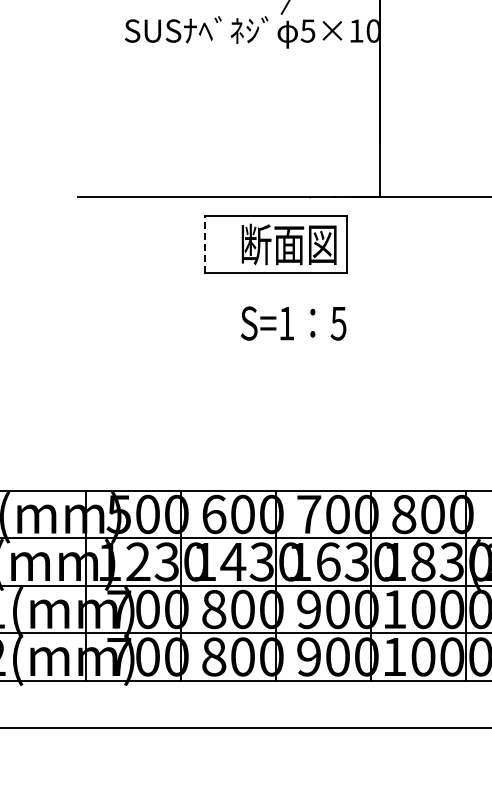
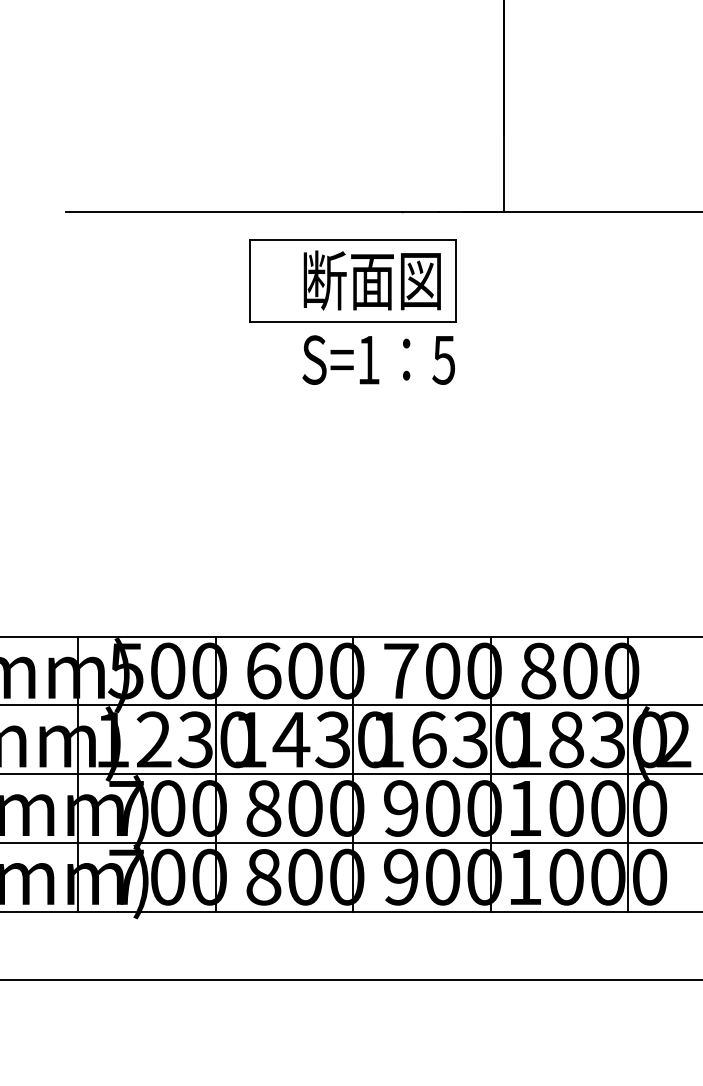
line: (204, 244) -> (249, 280), dashed -> solid
text: (293, 323) -> (378, 360), moved

